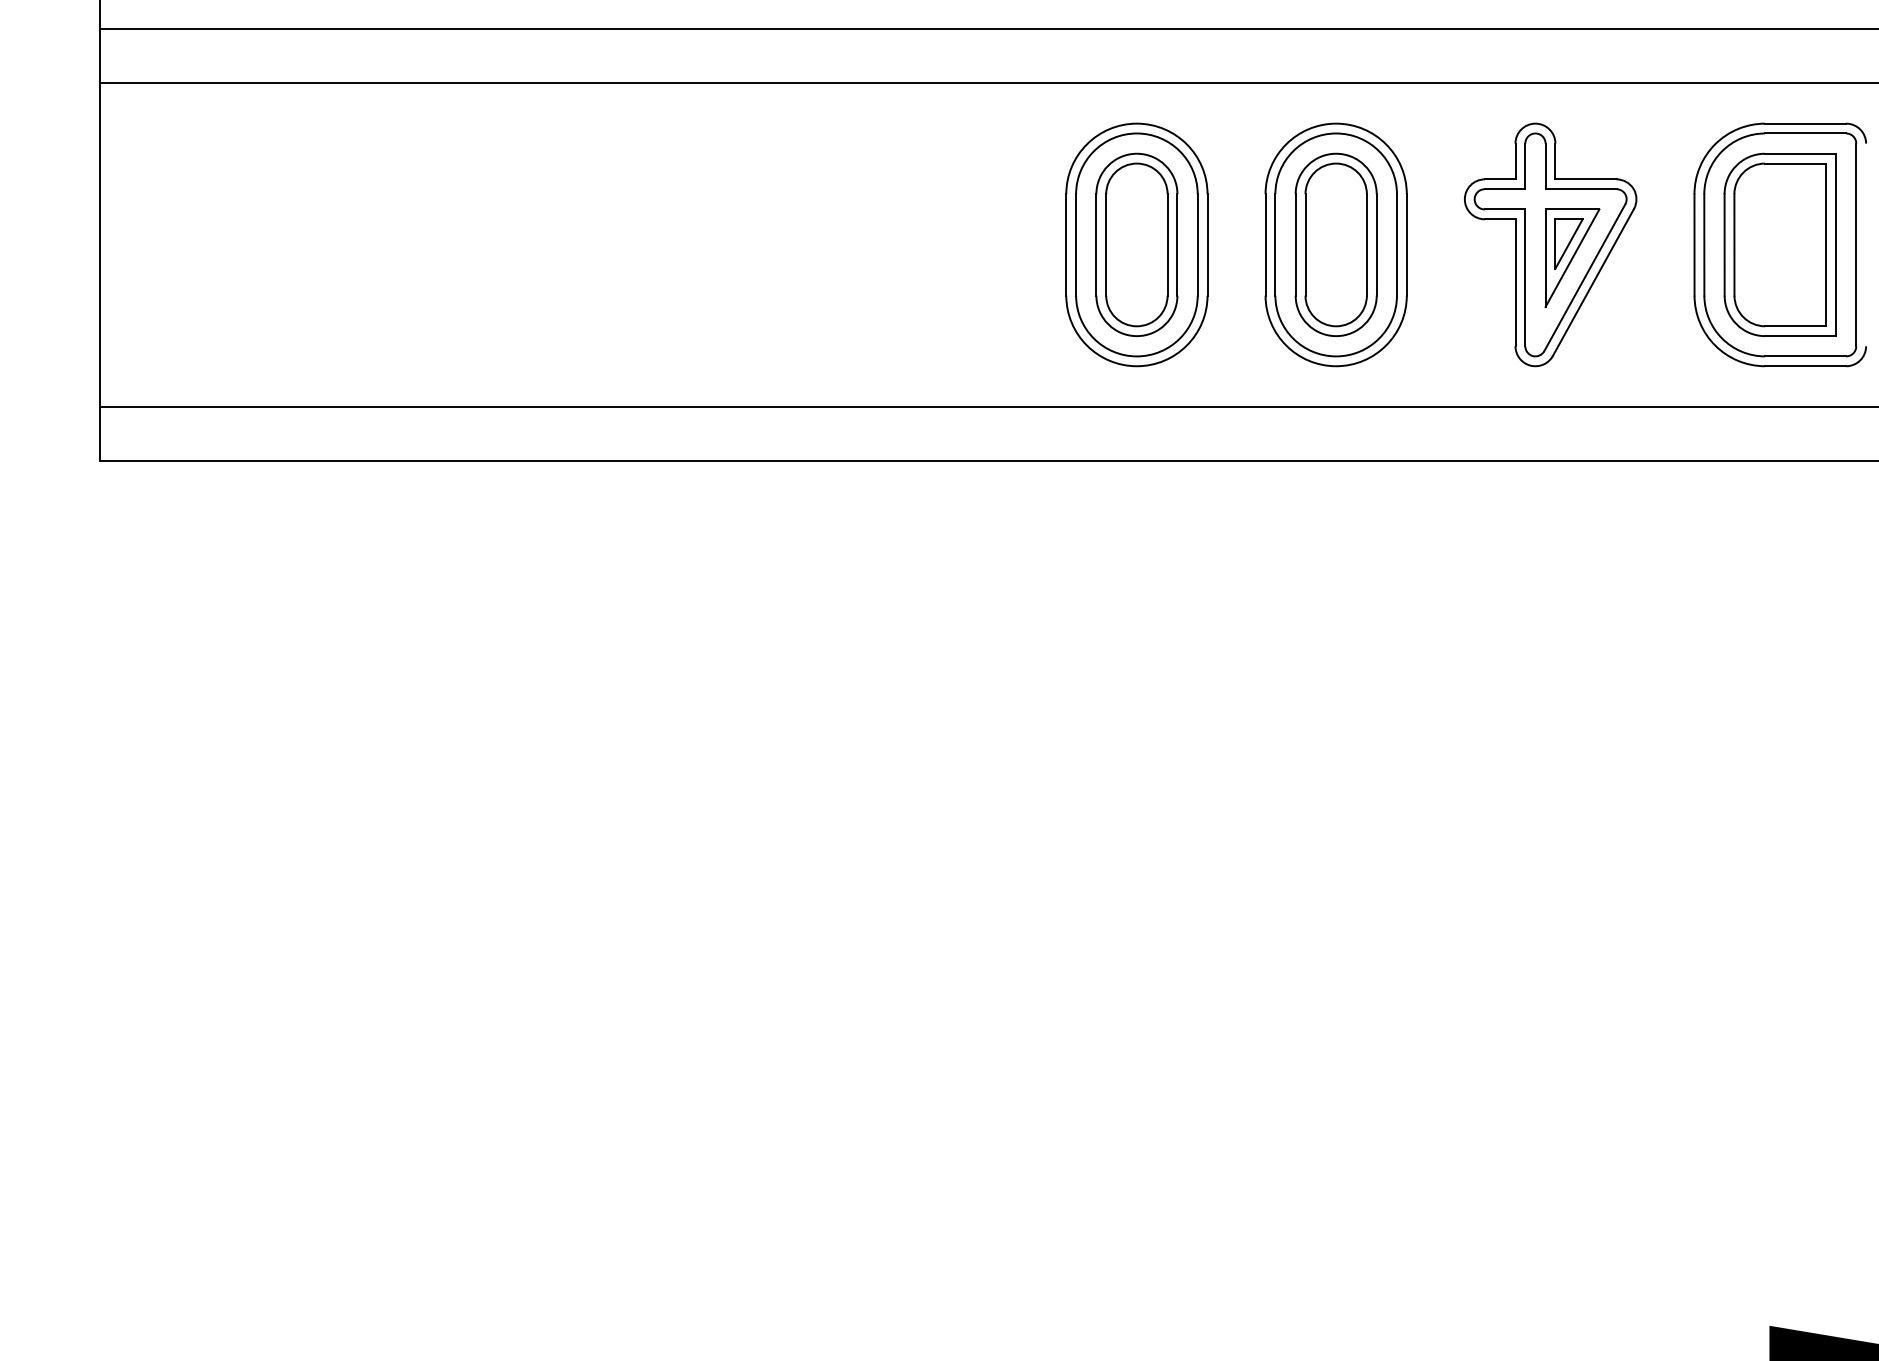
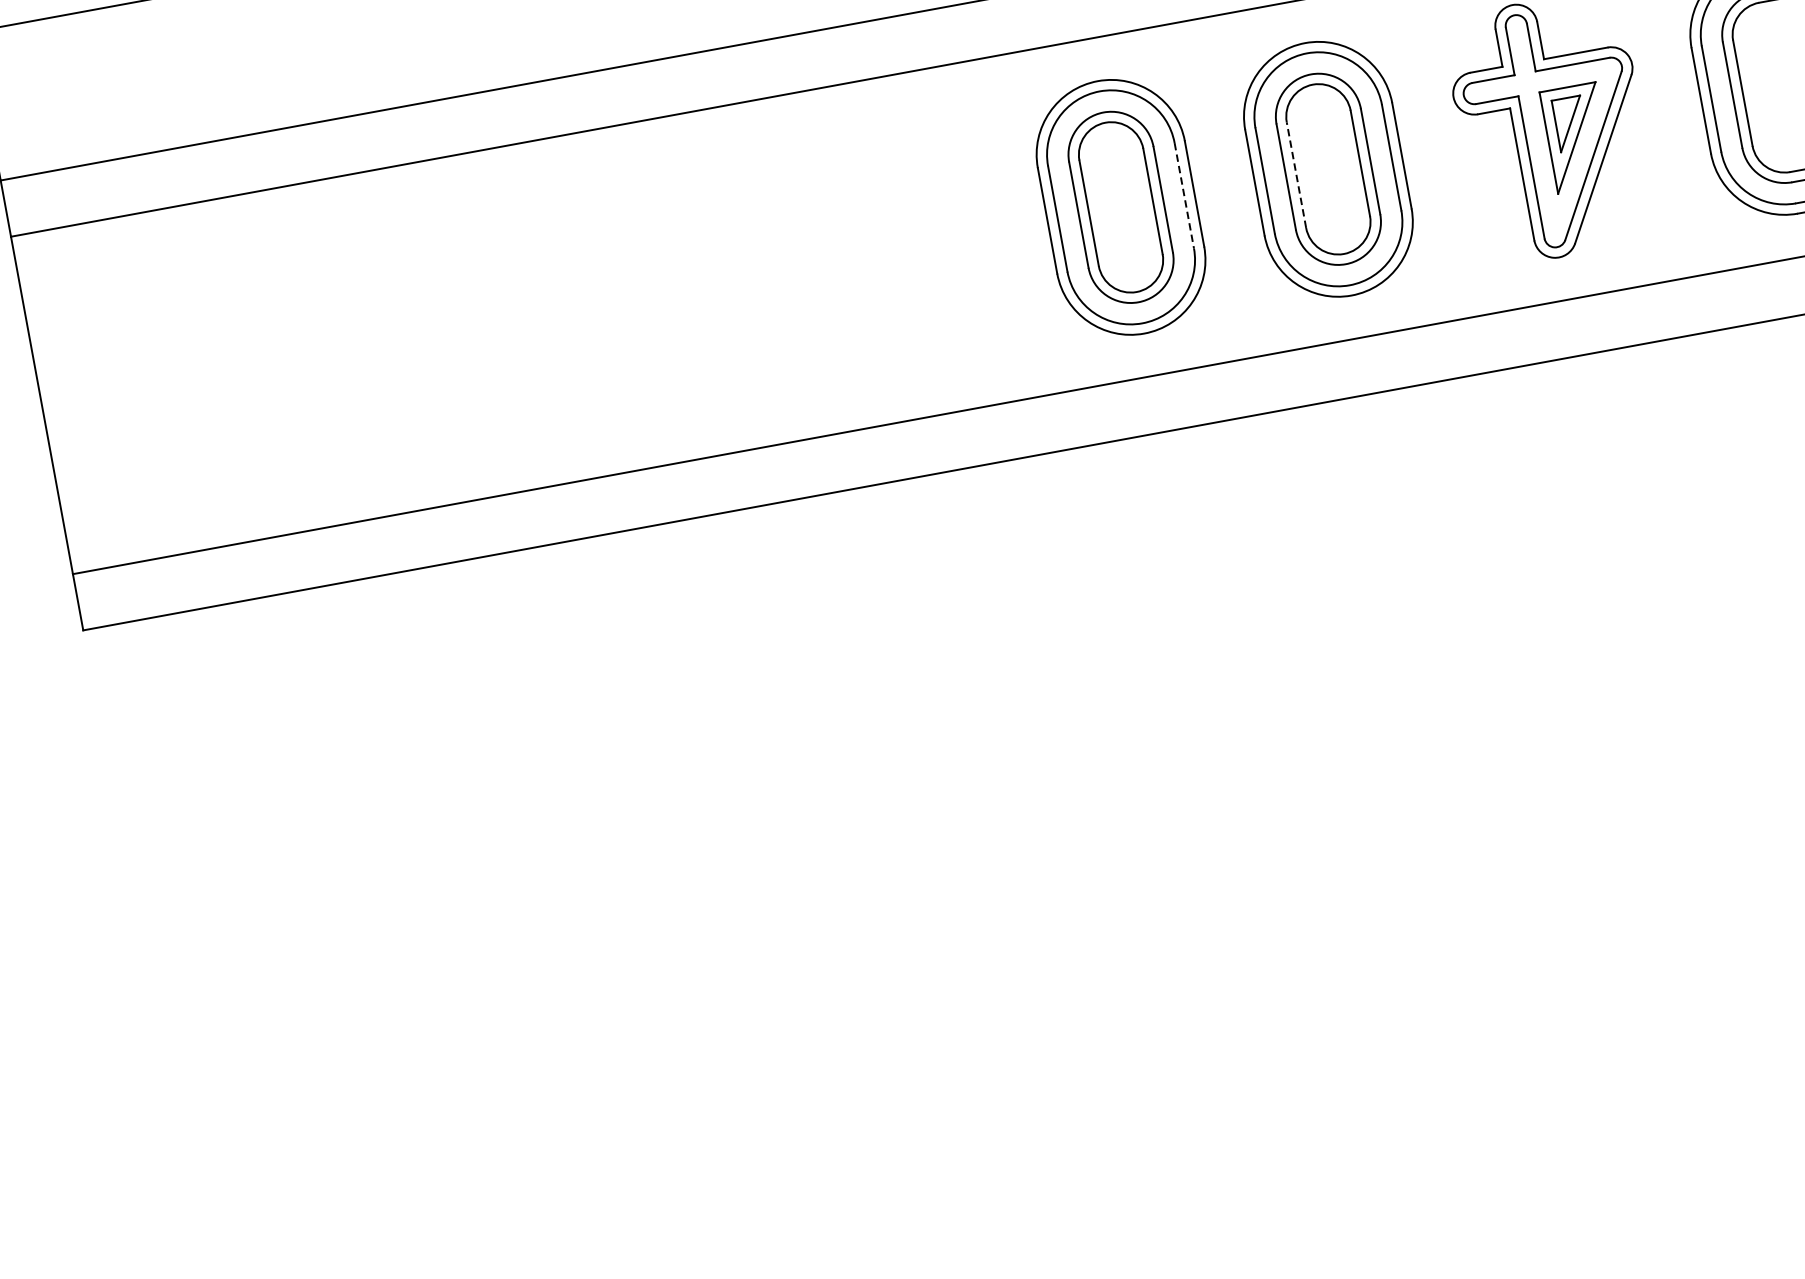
line: (1197, 244) -> (1184, 195), solid -> dashed
line: (1305, 244) -> (1296, 174), solid -> dashed

